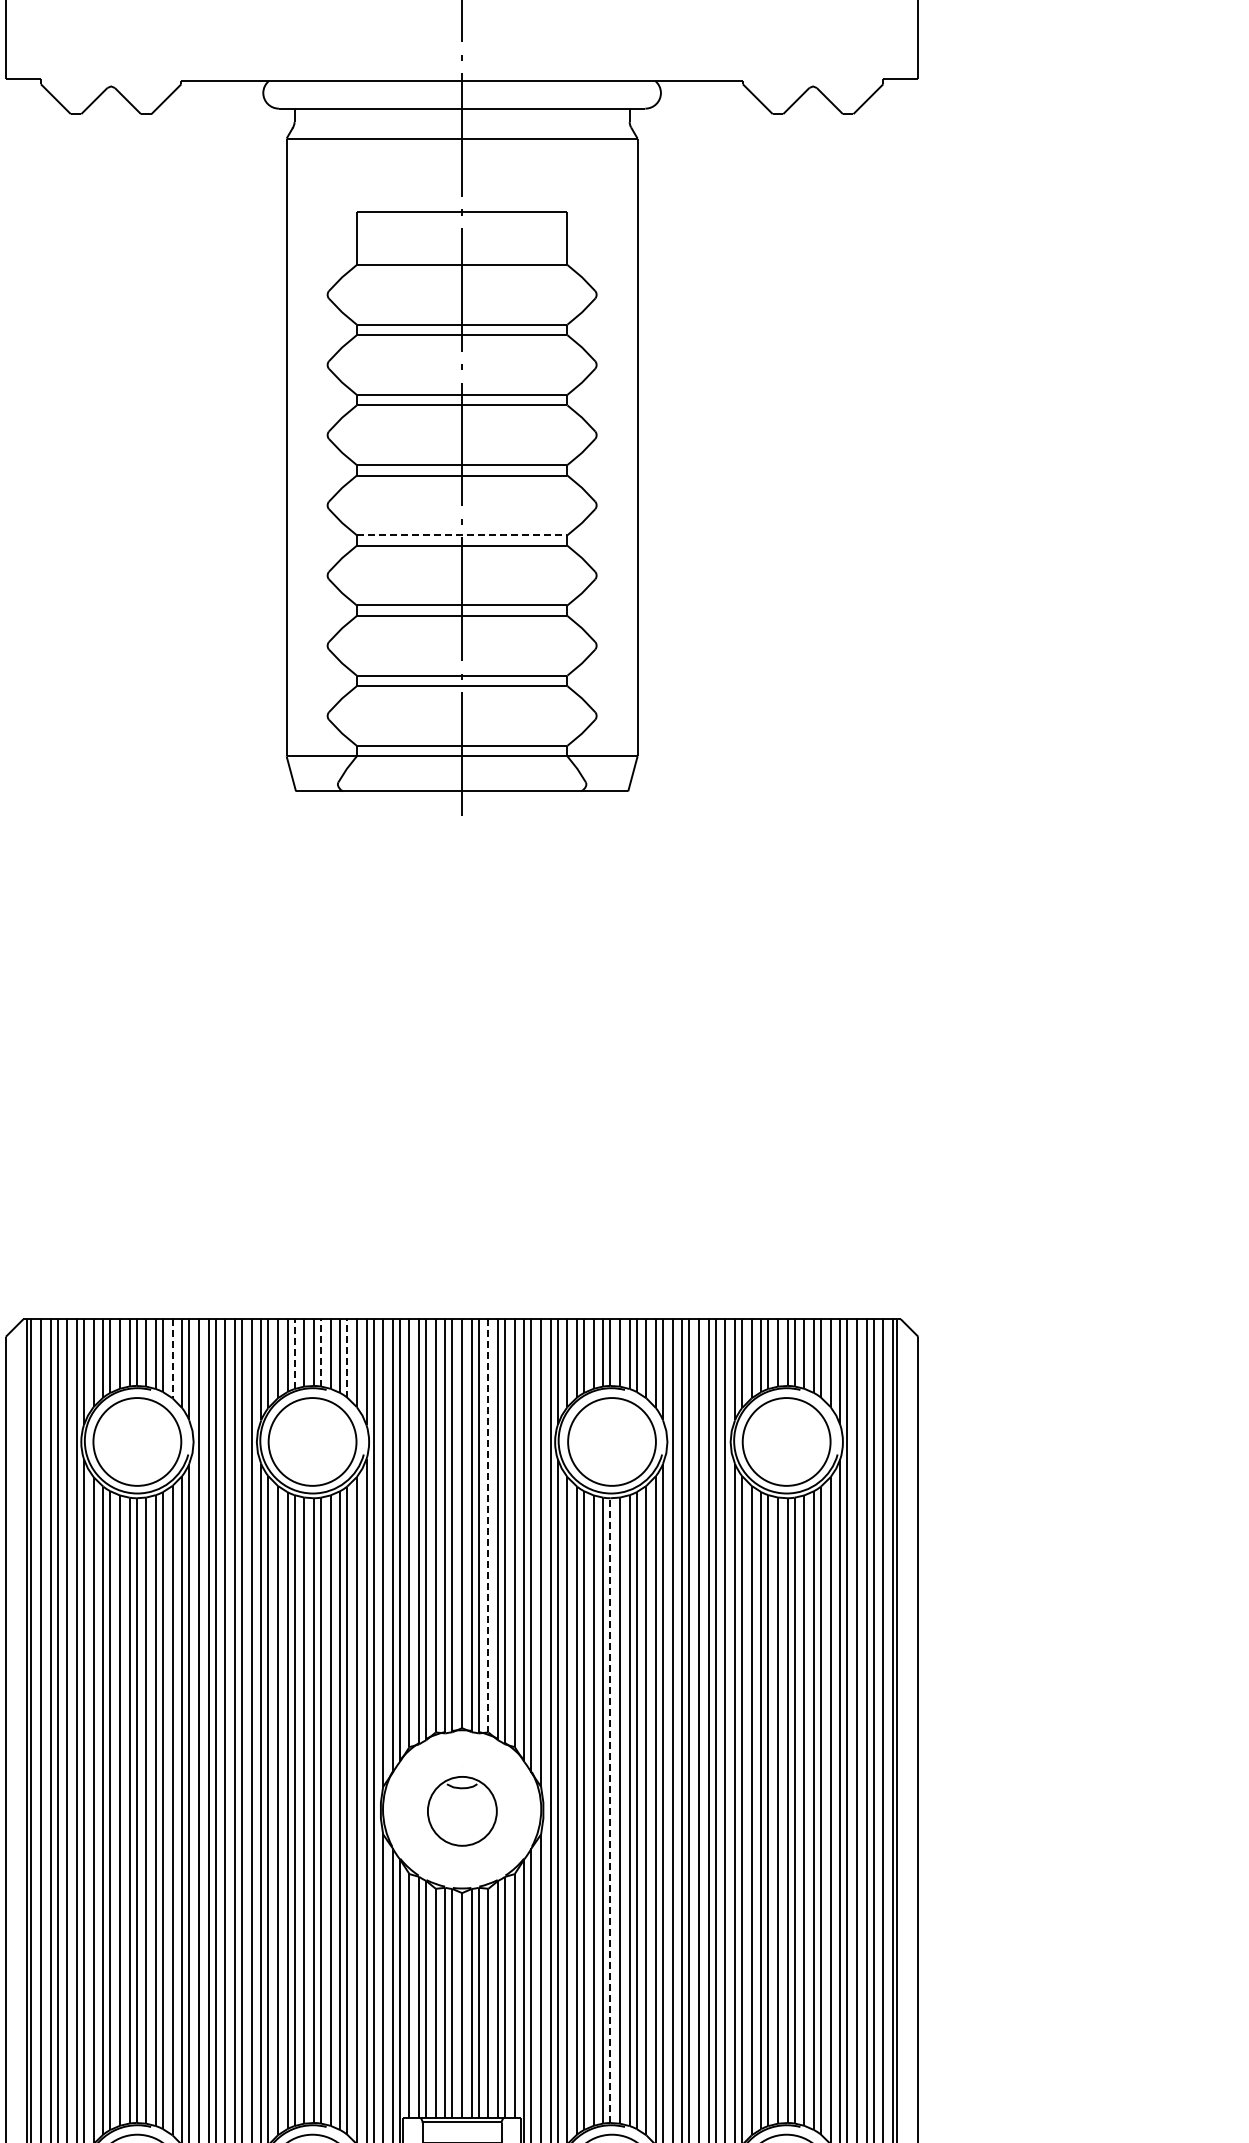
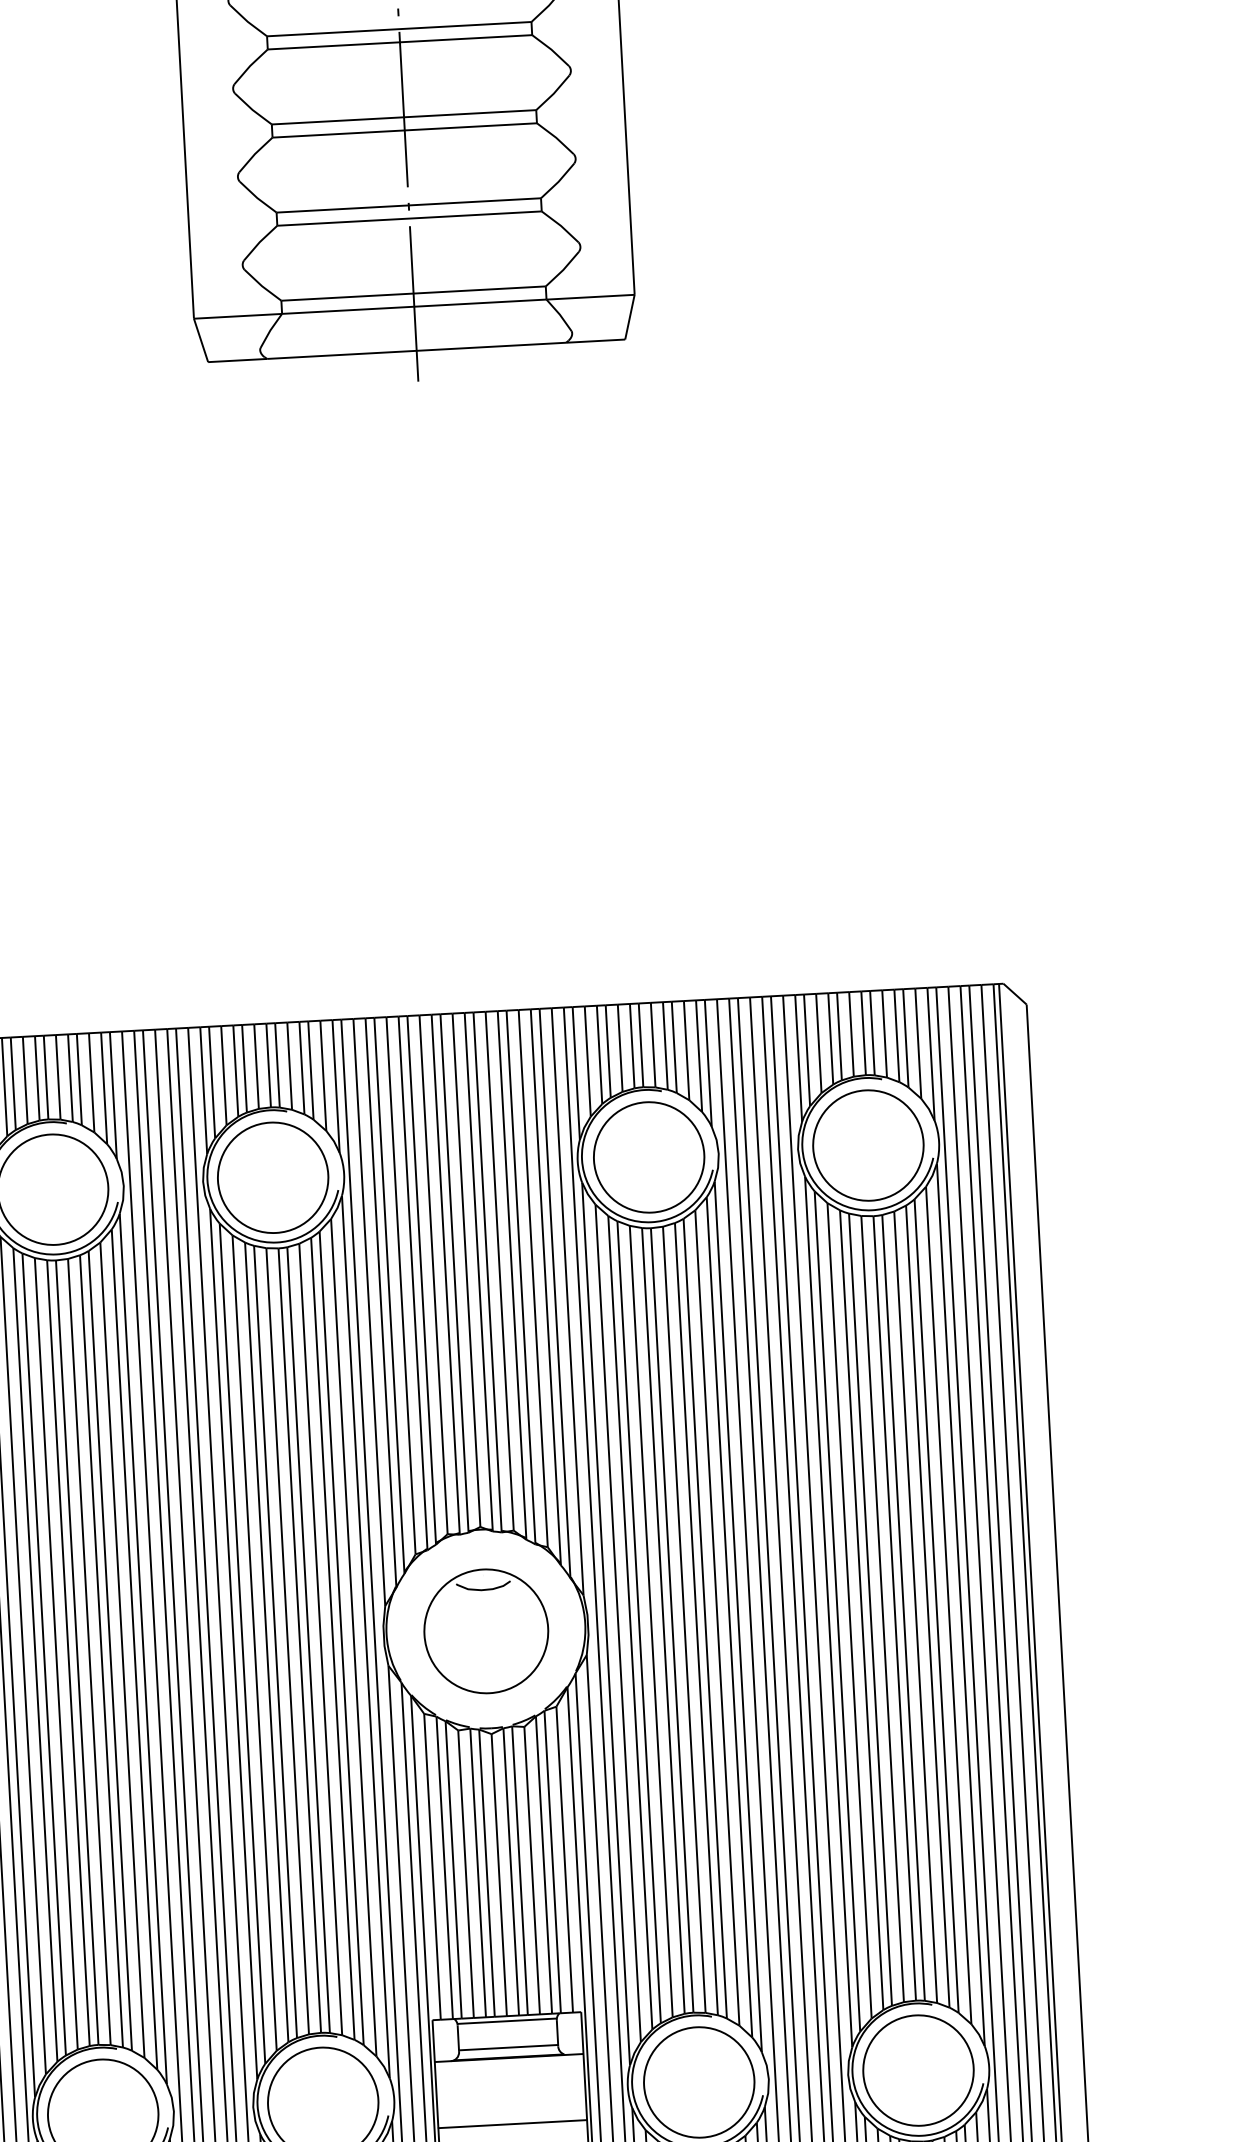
line: (462, 535) -> (399, 29), dashed -> solid
line: (320, 1352) -> (276, 1064), dashed -> solid
line: (294, 1354) -> (244, 1069), dashed -> solid
line: (347, 1357) -> (311, 1069), dashed -> solid
line: (172, 1358) -> (91, 1082), dashed -> solid
line: (488, 1525) -> (499, 1270), dashed -> solid
line: (610, 1810) -> (672, 1620), dashed -> solid
part: (462, 1811) -> (486, 1631), size x1.43

